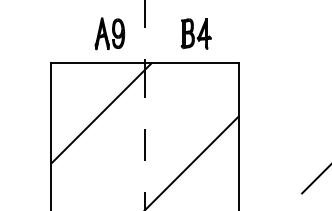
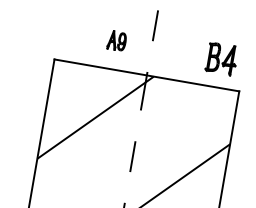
part: (109, 33) -> (116, 40), size x0.6
part: (195, 33) -> (221, 58), moved

